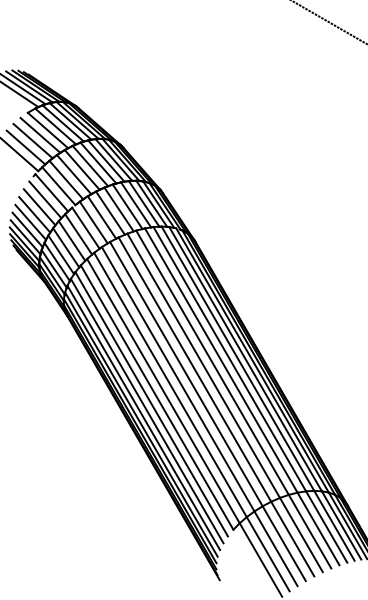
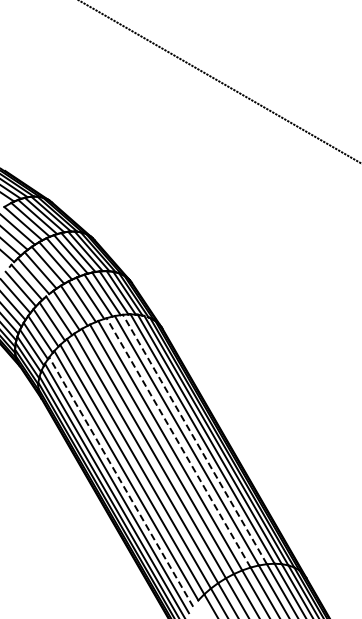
line: (229, 359) -> (194, 439), solid -> dashed
line: (212, 362) -> (178, 442), solid -> dashed
line: (152, 404) -> (121, 482), solid -> dashed

